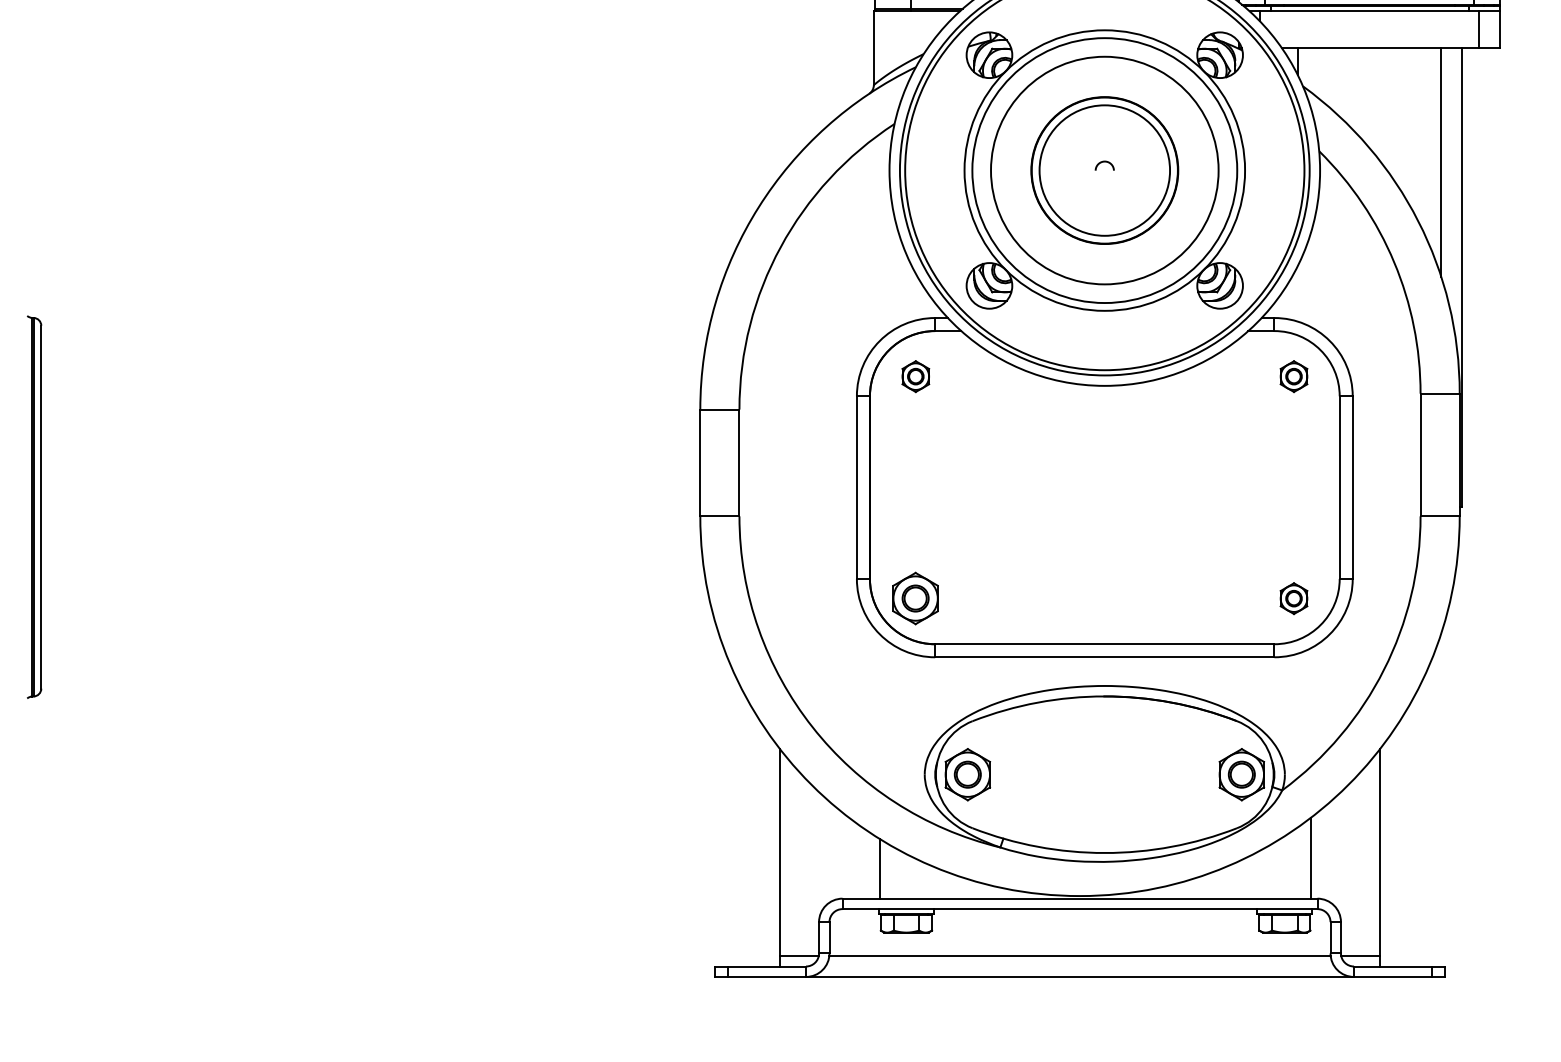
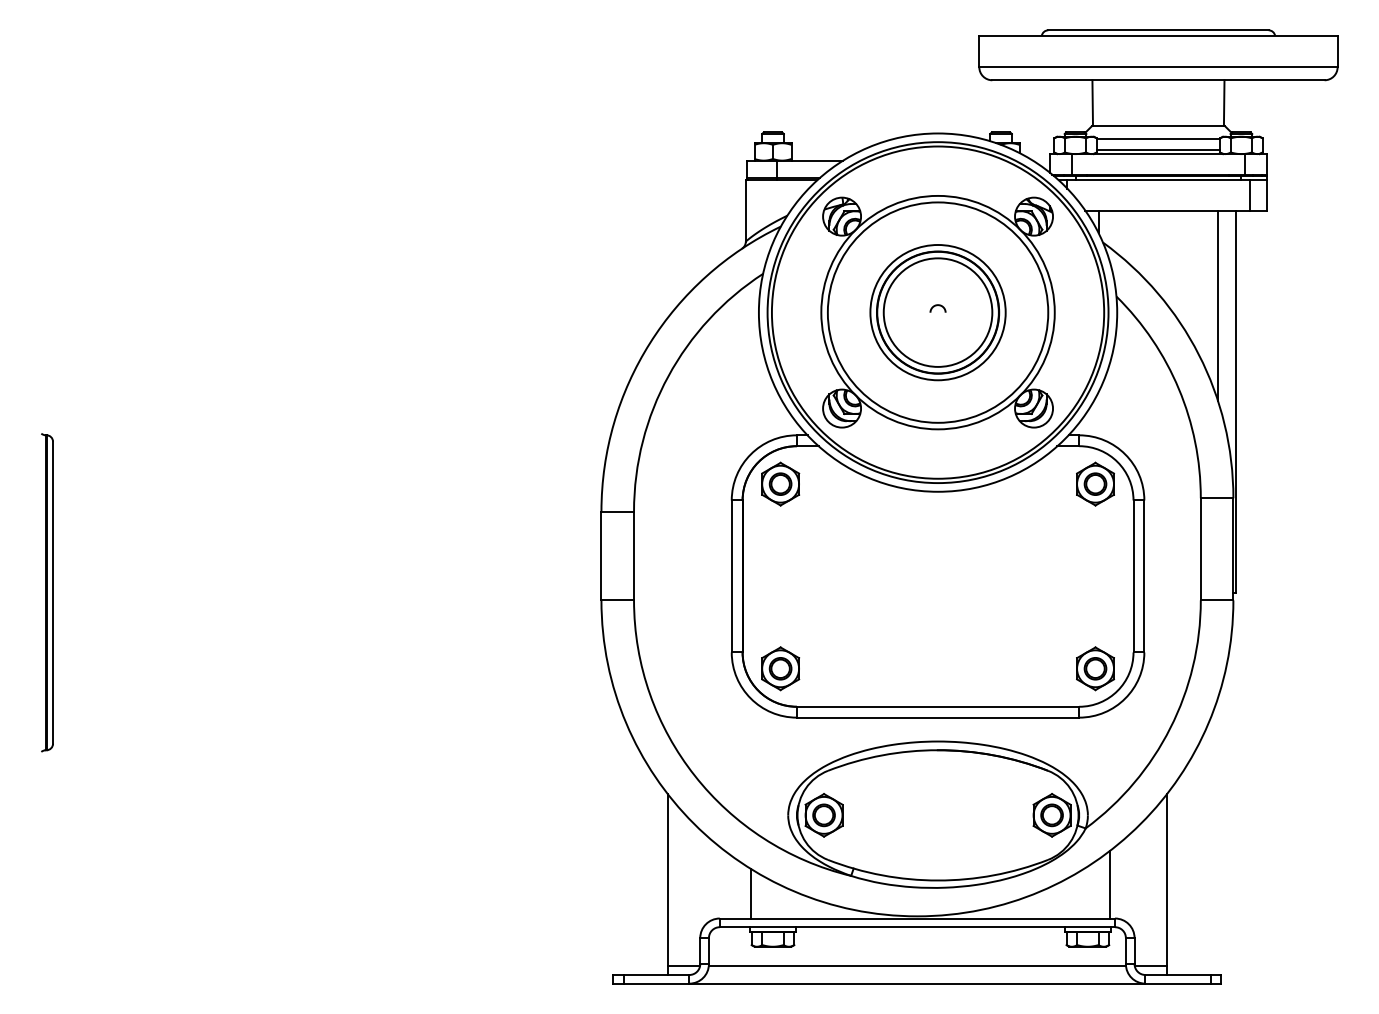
circle: (1104, 170) -> (937, 312), size x0.71
part: (915, 375) -> (780, 483), size x1.67
part: (1294, 375) -> (1095, 483), size x1.67
part: (1294, 598) -> (1095, 668), size x1.67

